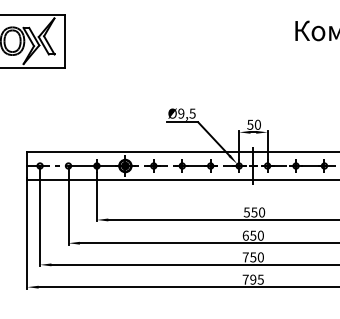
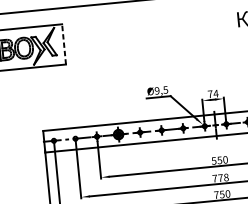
line: (65, 41) -> (64, 44), solid -> dashed
text: (254, 124) -> (213, 93), 50 -> 74
text: (252, 235) -> (220, 177), 650 -> 778

